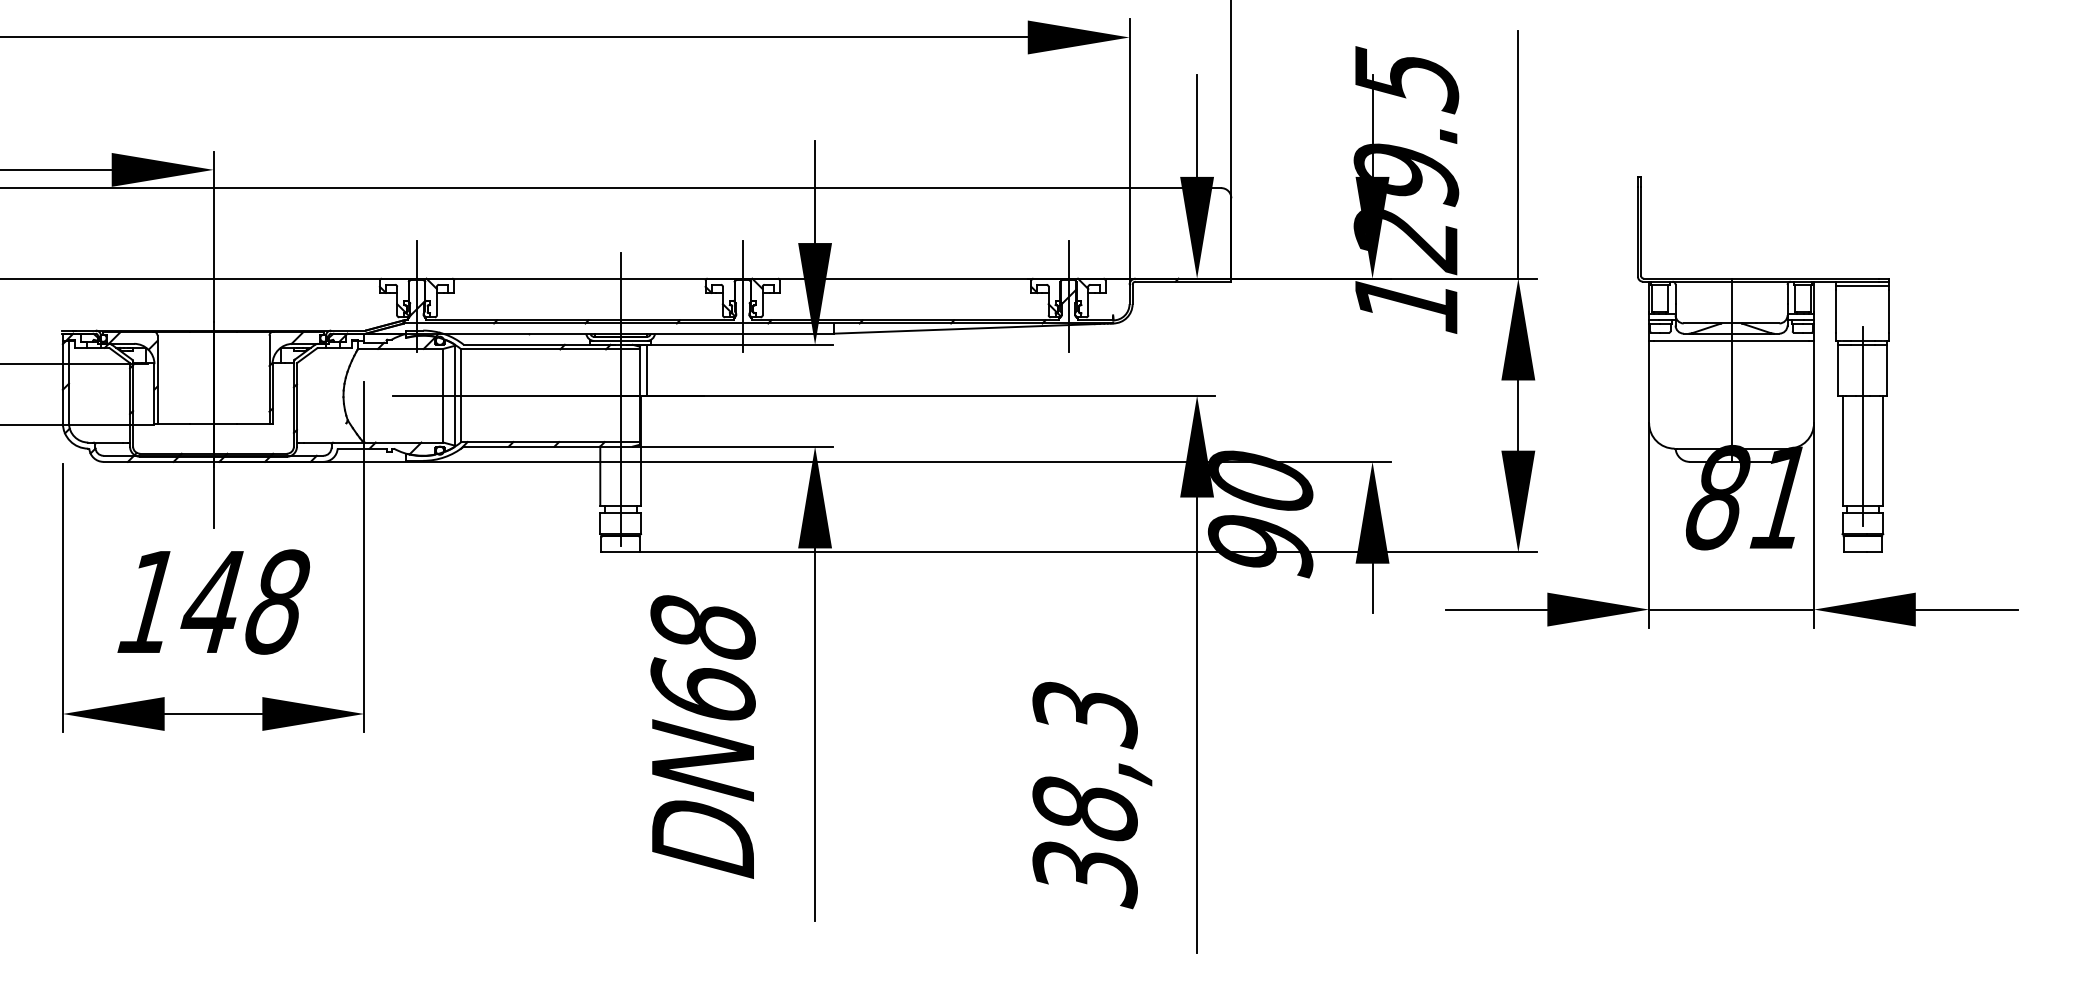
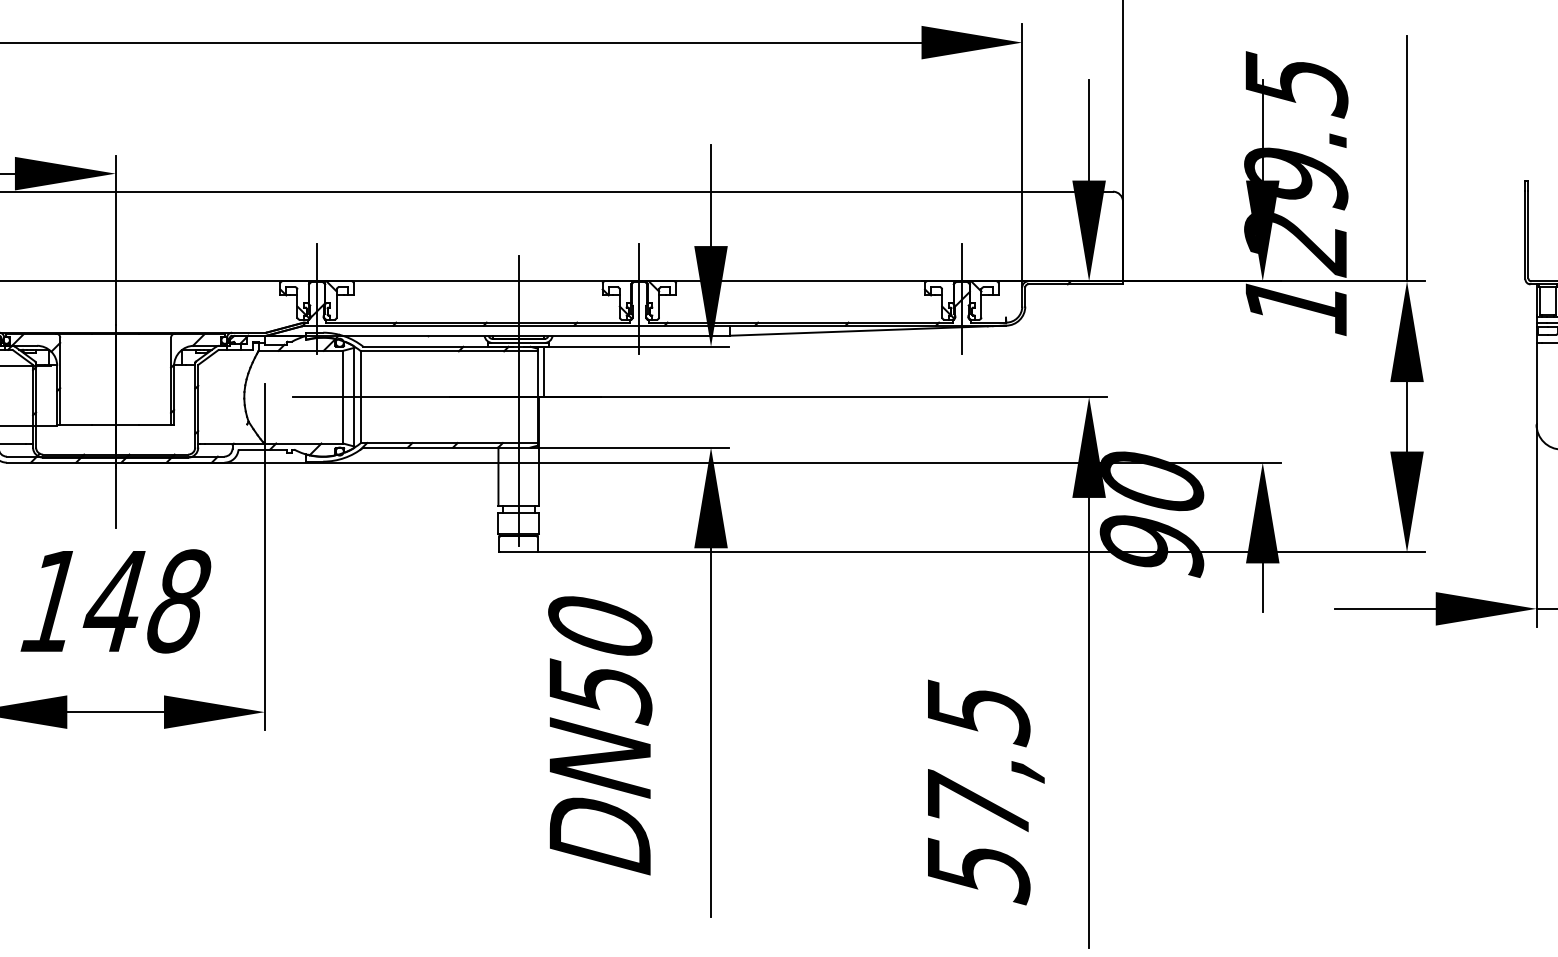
text: (702, 661) -> (599, 660), DN68 -> DN50
text: (1084, 795) -> (977, 792), 38,3 -> 57,5

